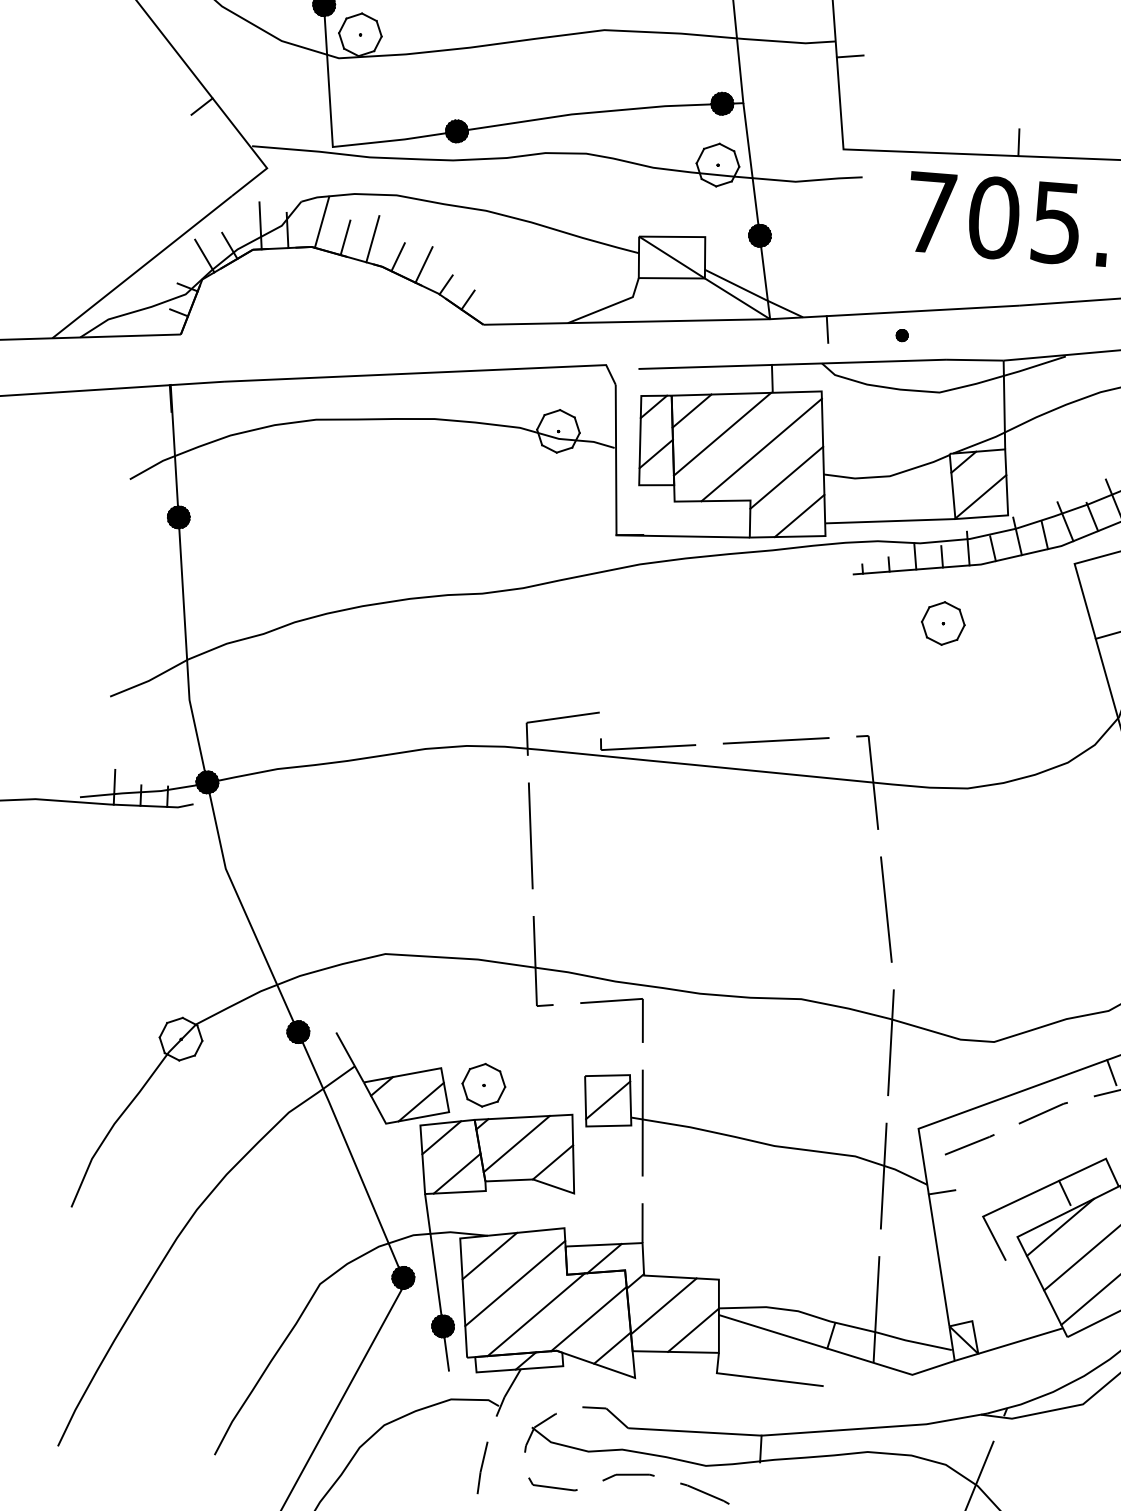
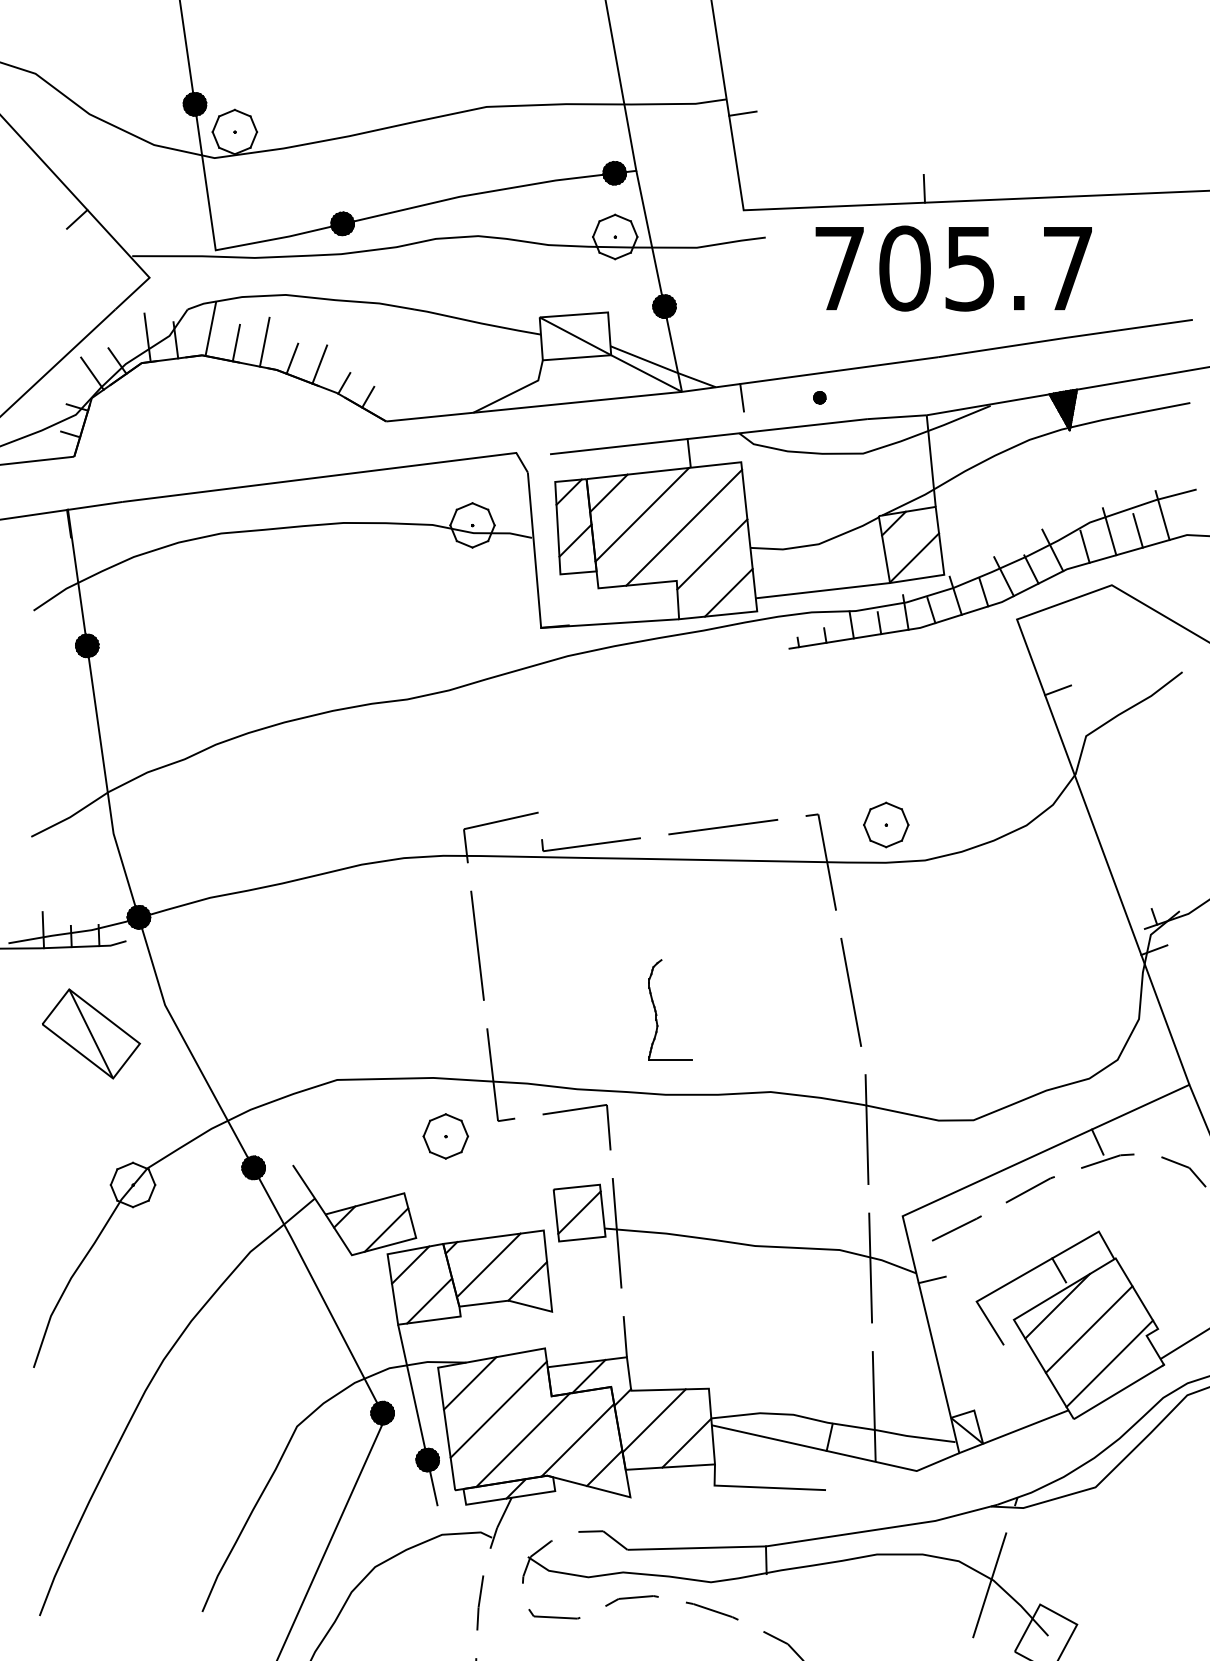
part: (943, 623) -> (886, 824), moved
part: (152, 890) -> (91, 1033), added
part: (698, 915) -> (657, 1014), added
part: (483, 1085) -> (445, 1136), moved

